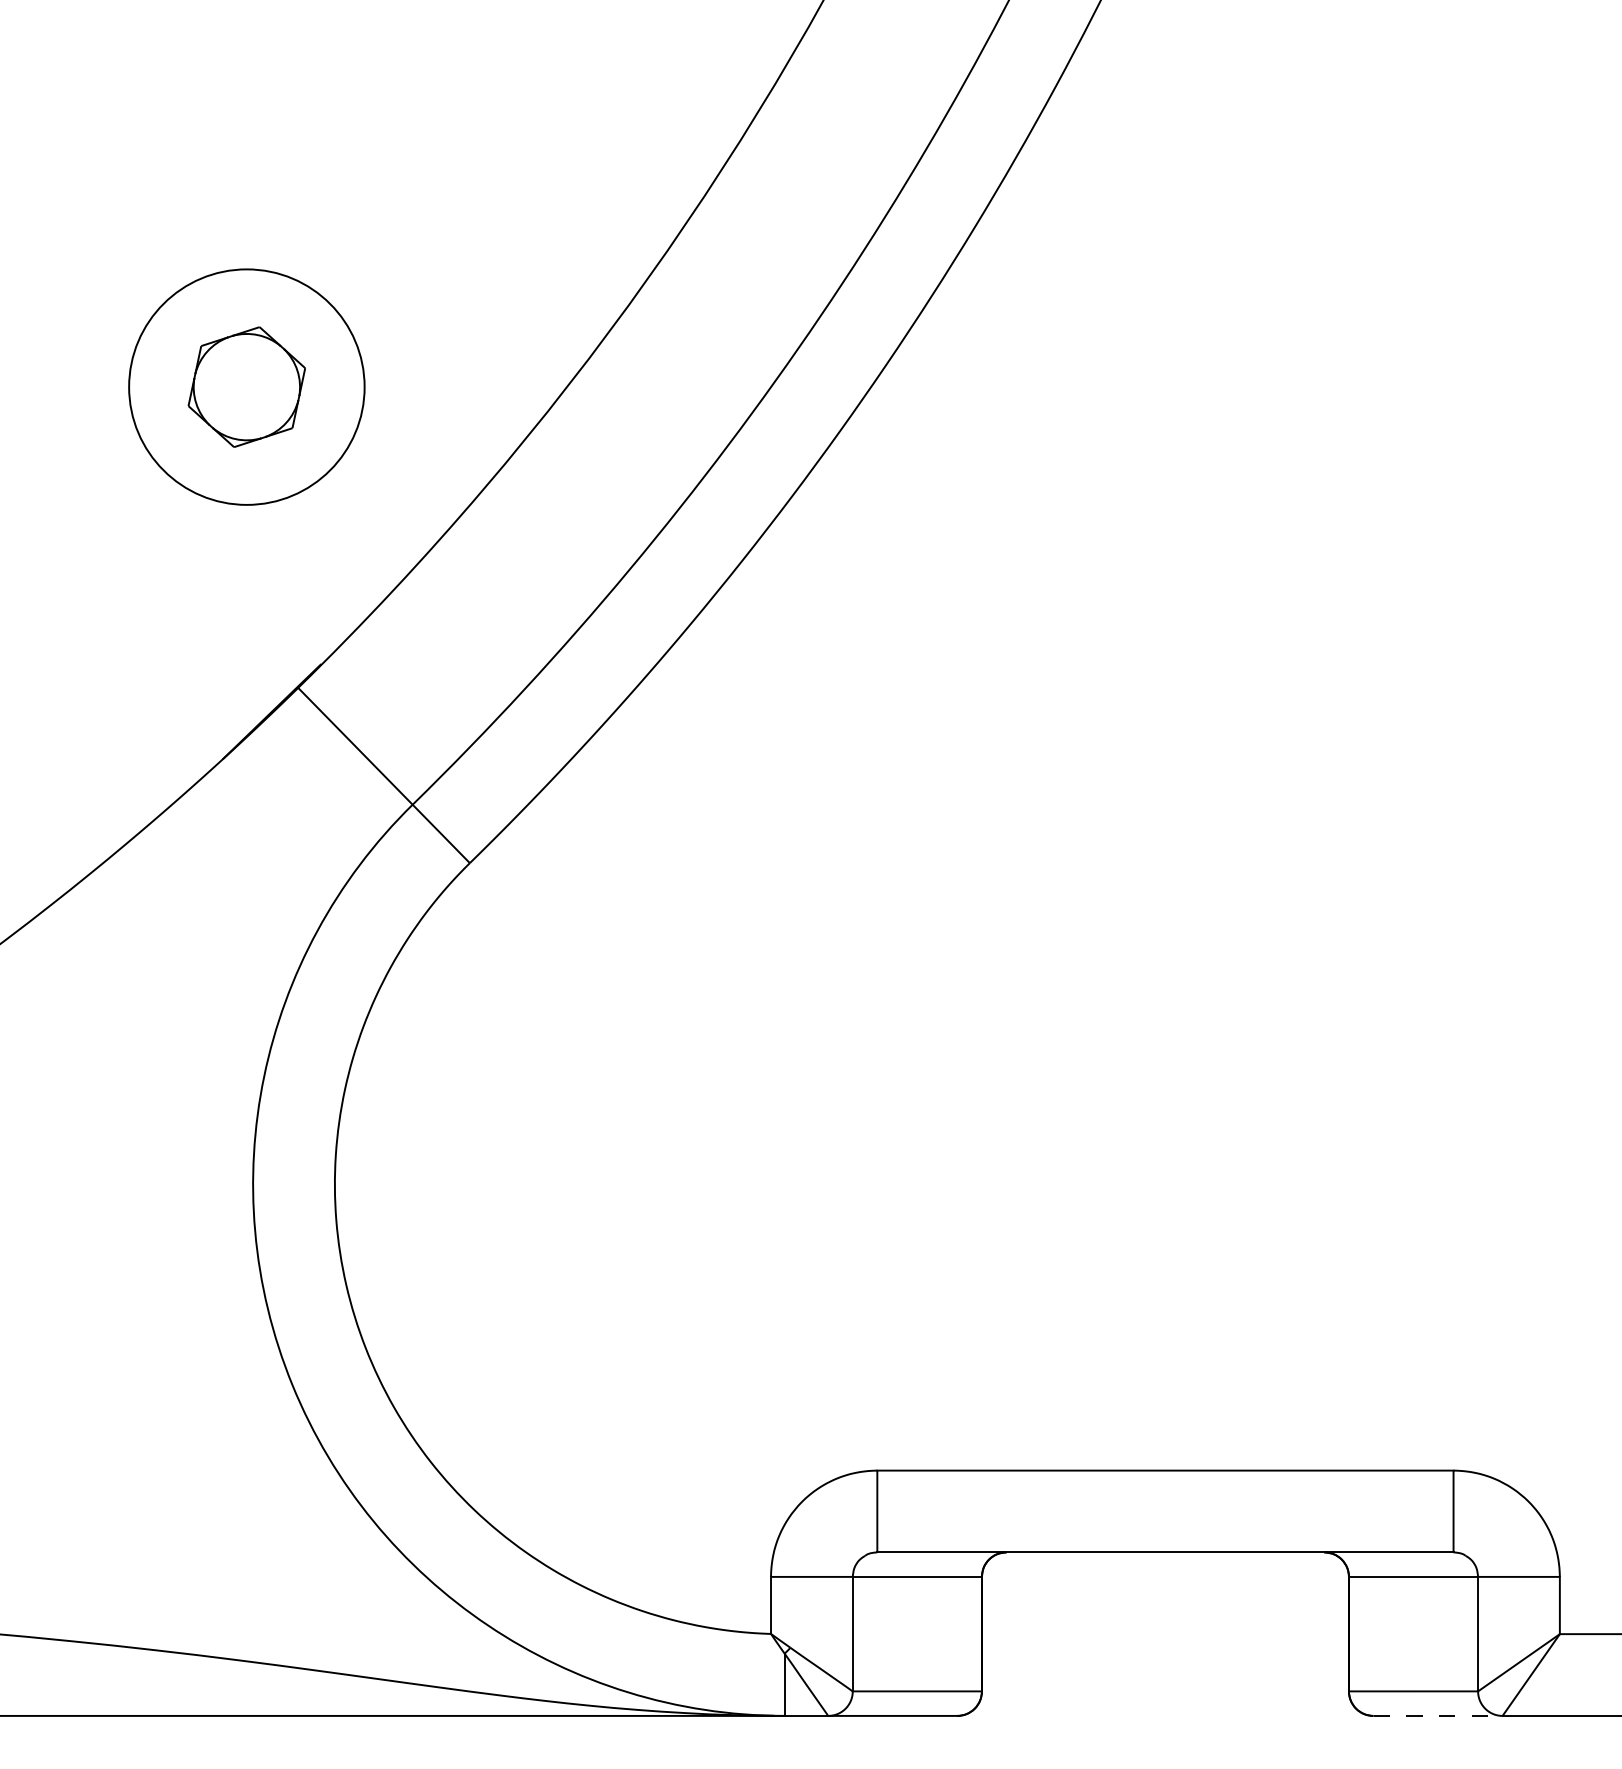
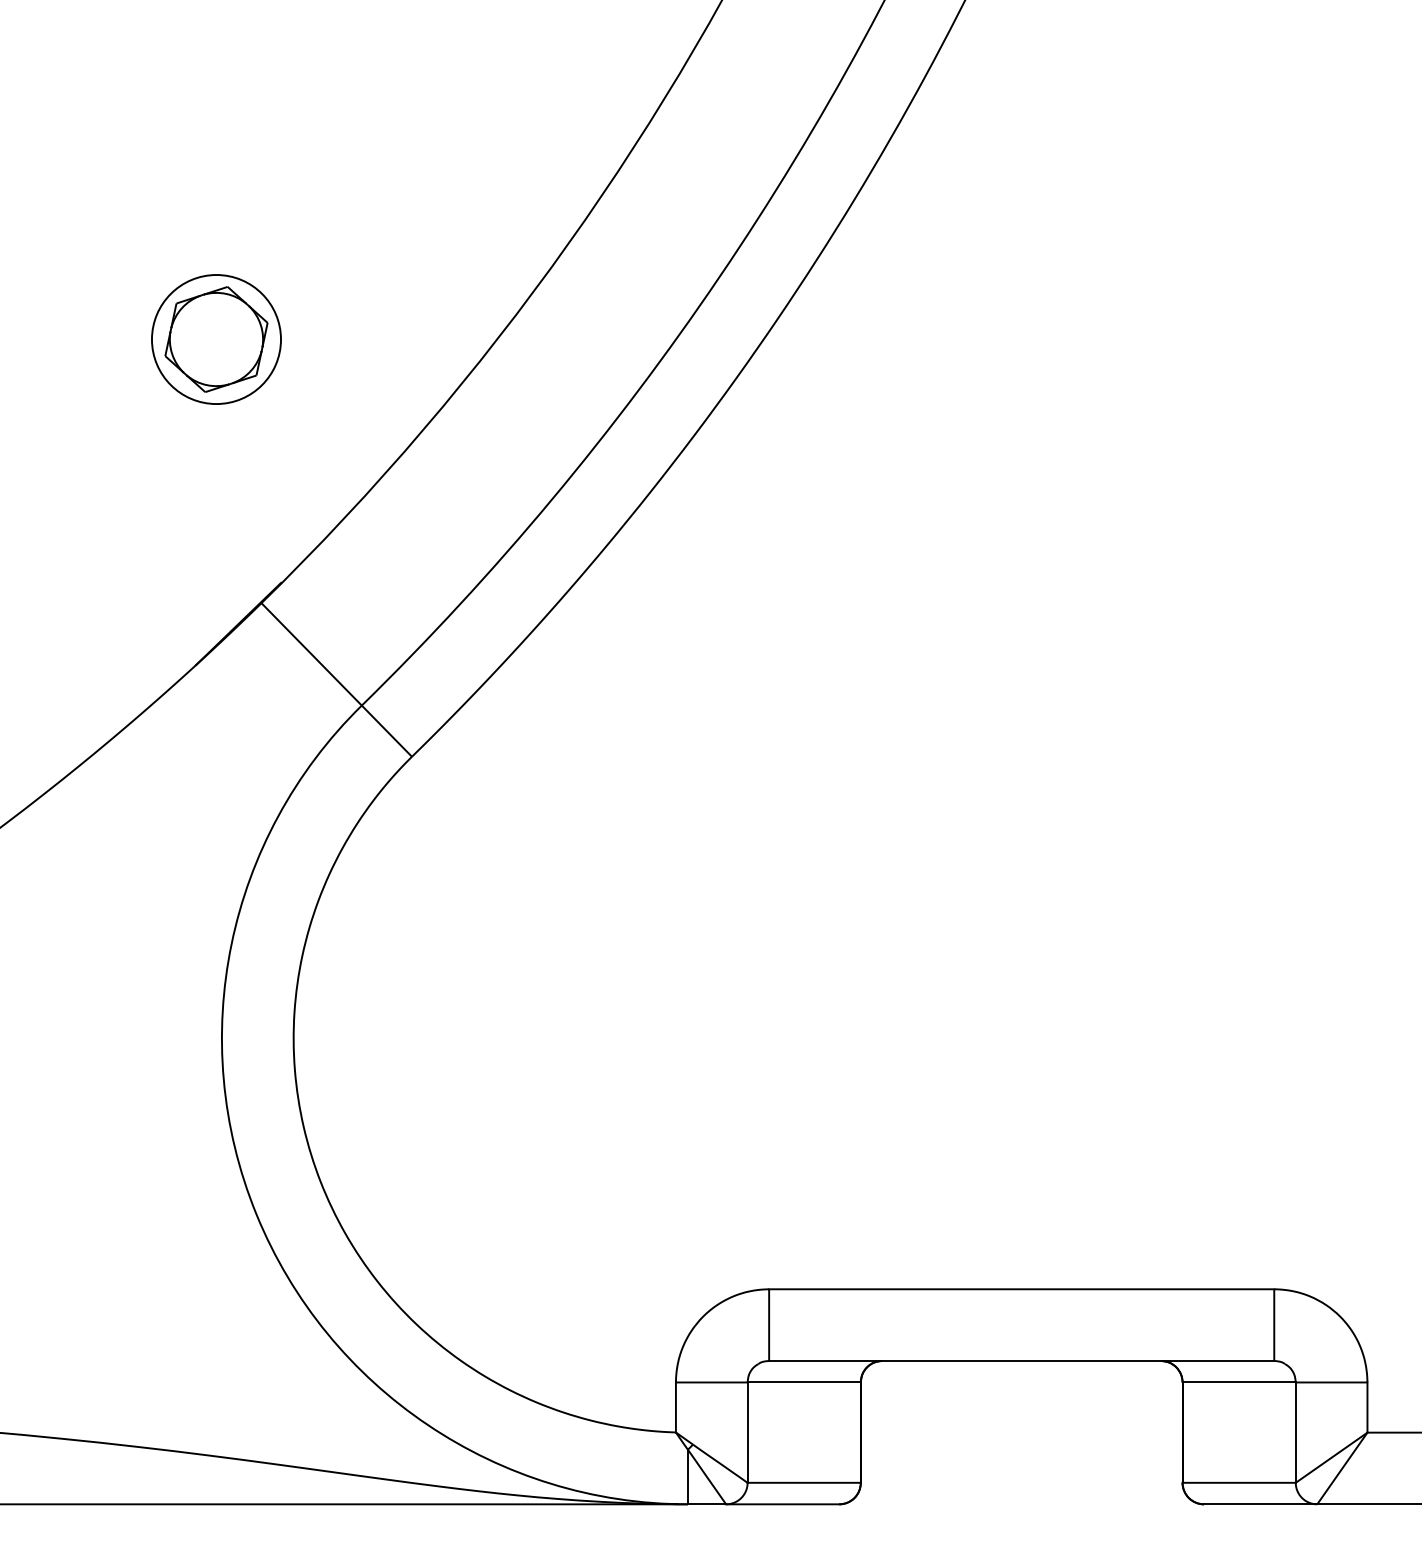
circle: (246, 386) -> (216, 338), size x0.62
line: (1438, 1715) -> (1261, 1503), dashed -> solid

